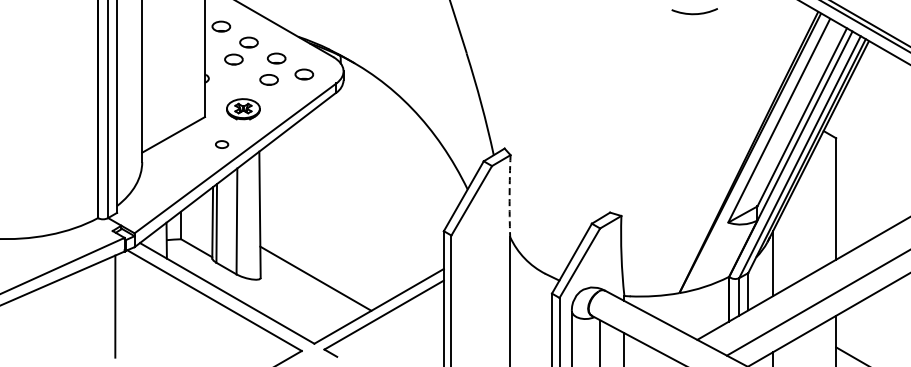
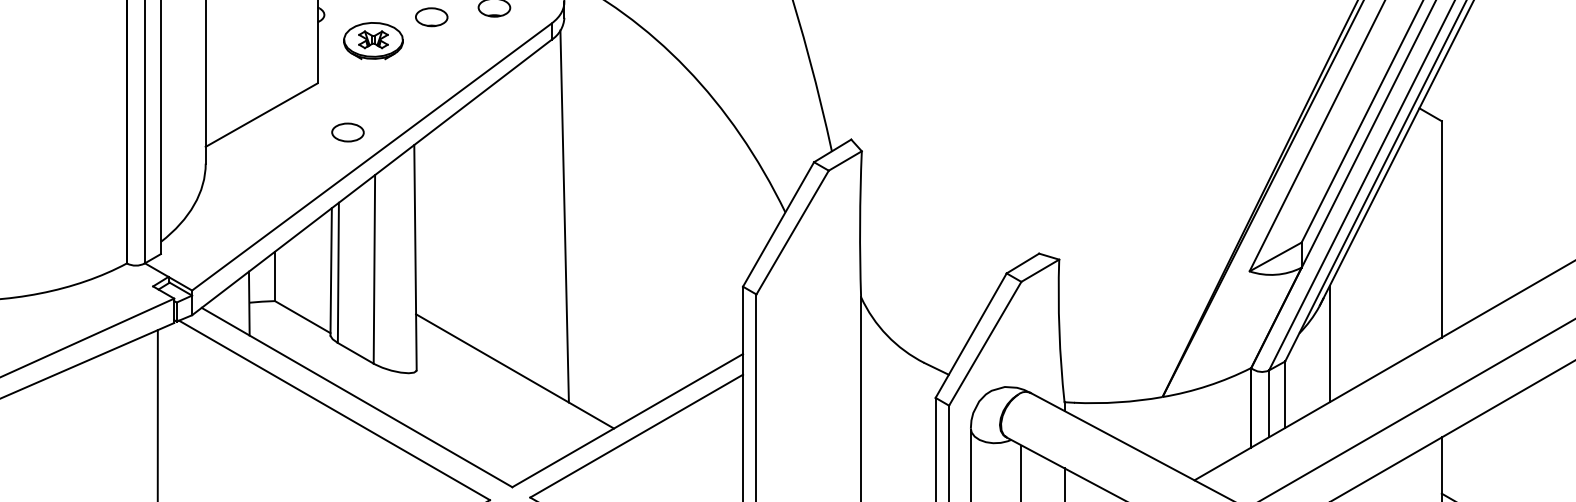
part: (243, 109) -> (373, 41), moved
part: (221, 144) -> (346, 132), size x1.43
line: (343, 191) -> (564, 216), added
arc: (509, 196) -> (859, 224), dashed -> solid

